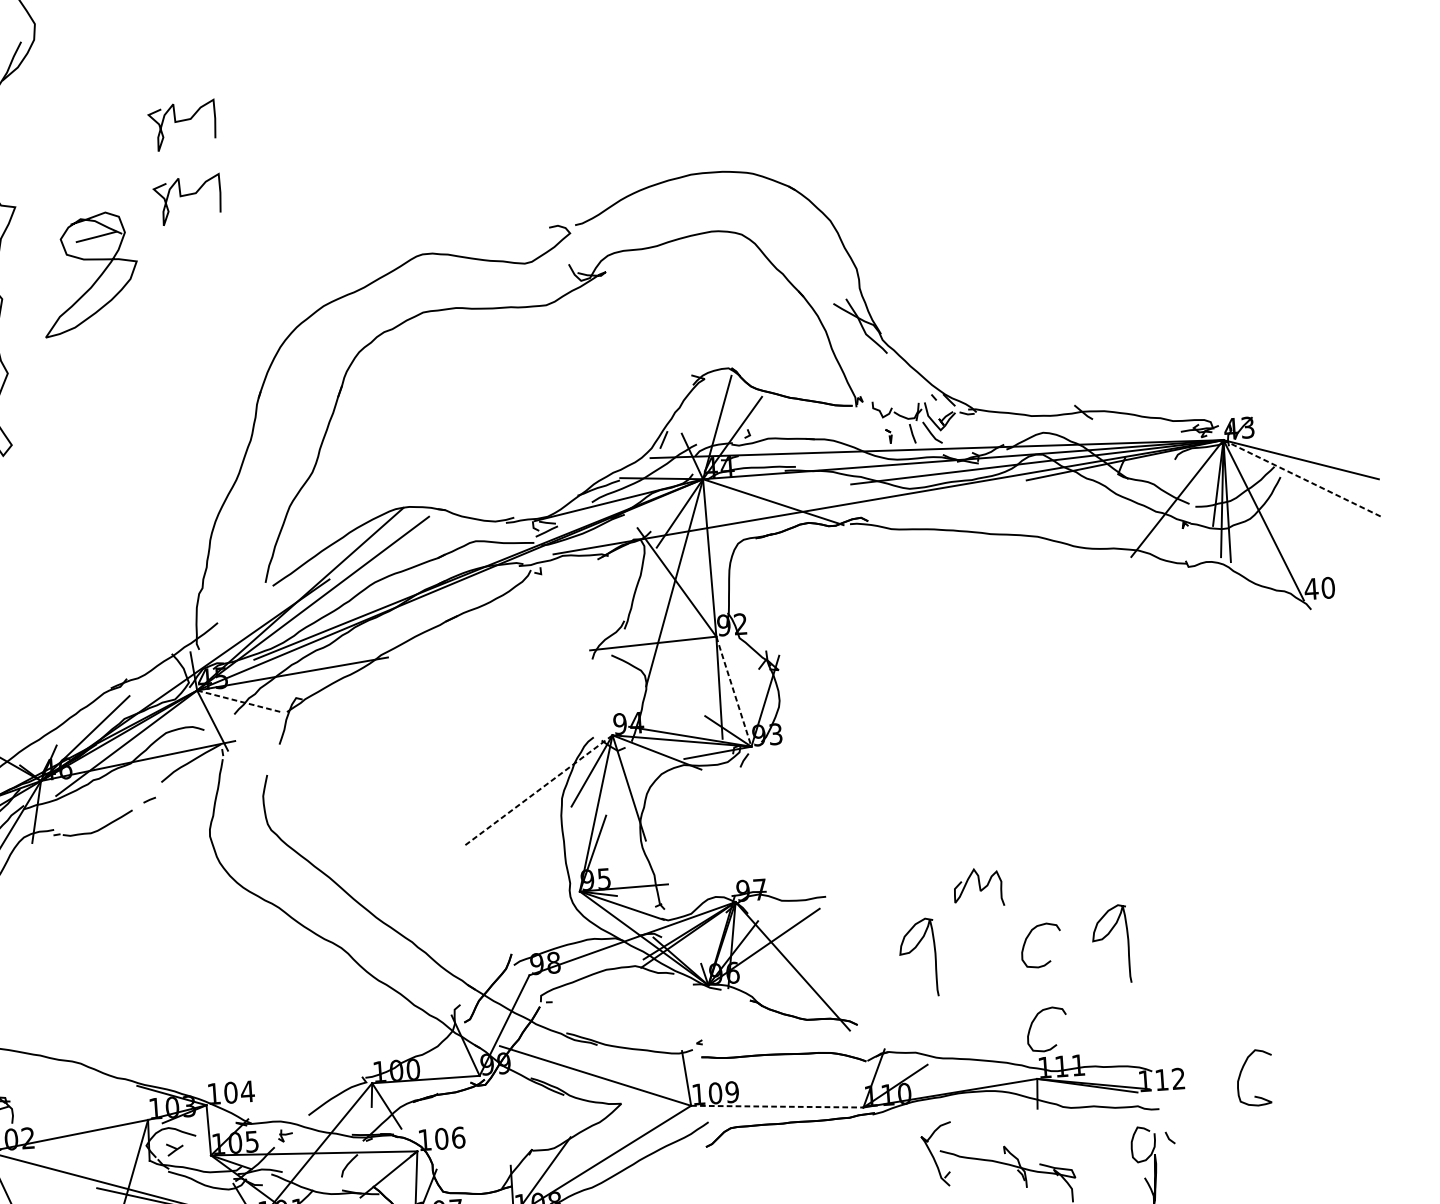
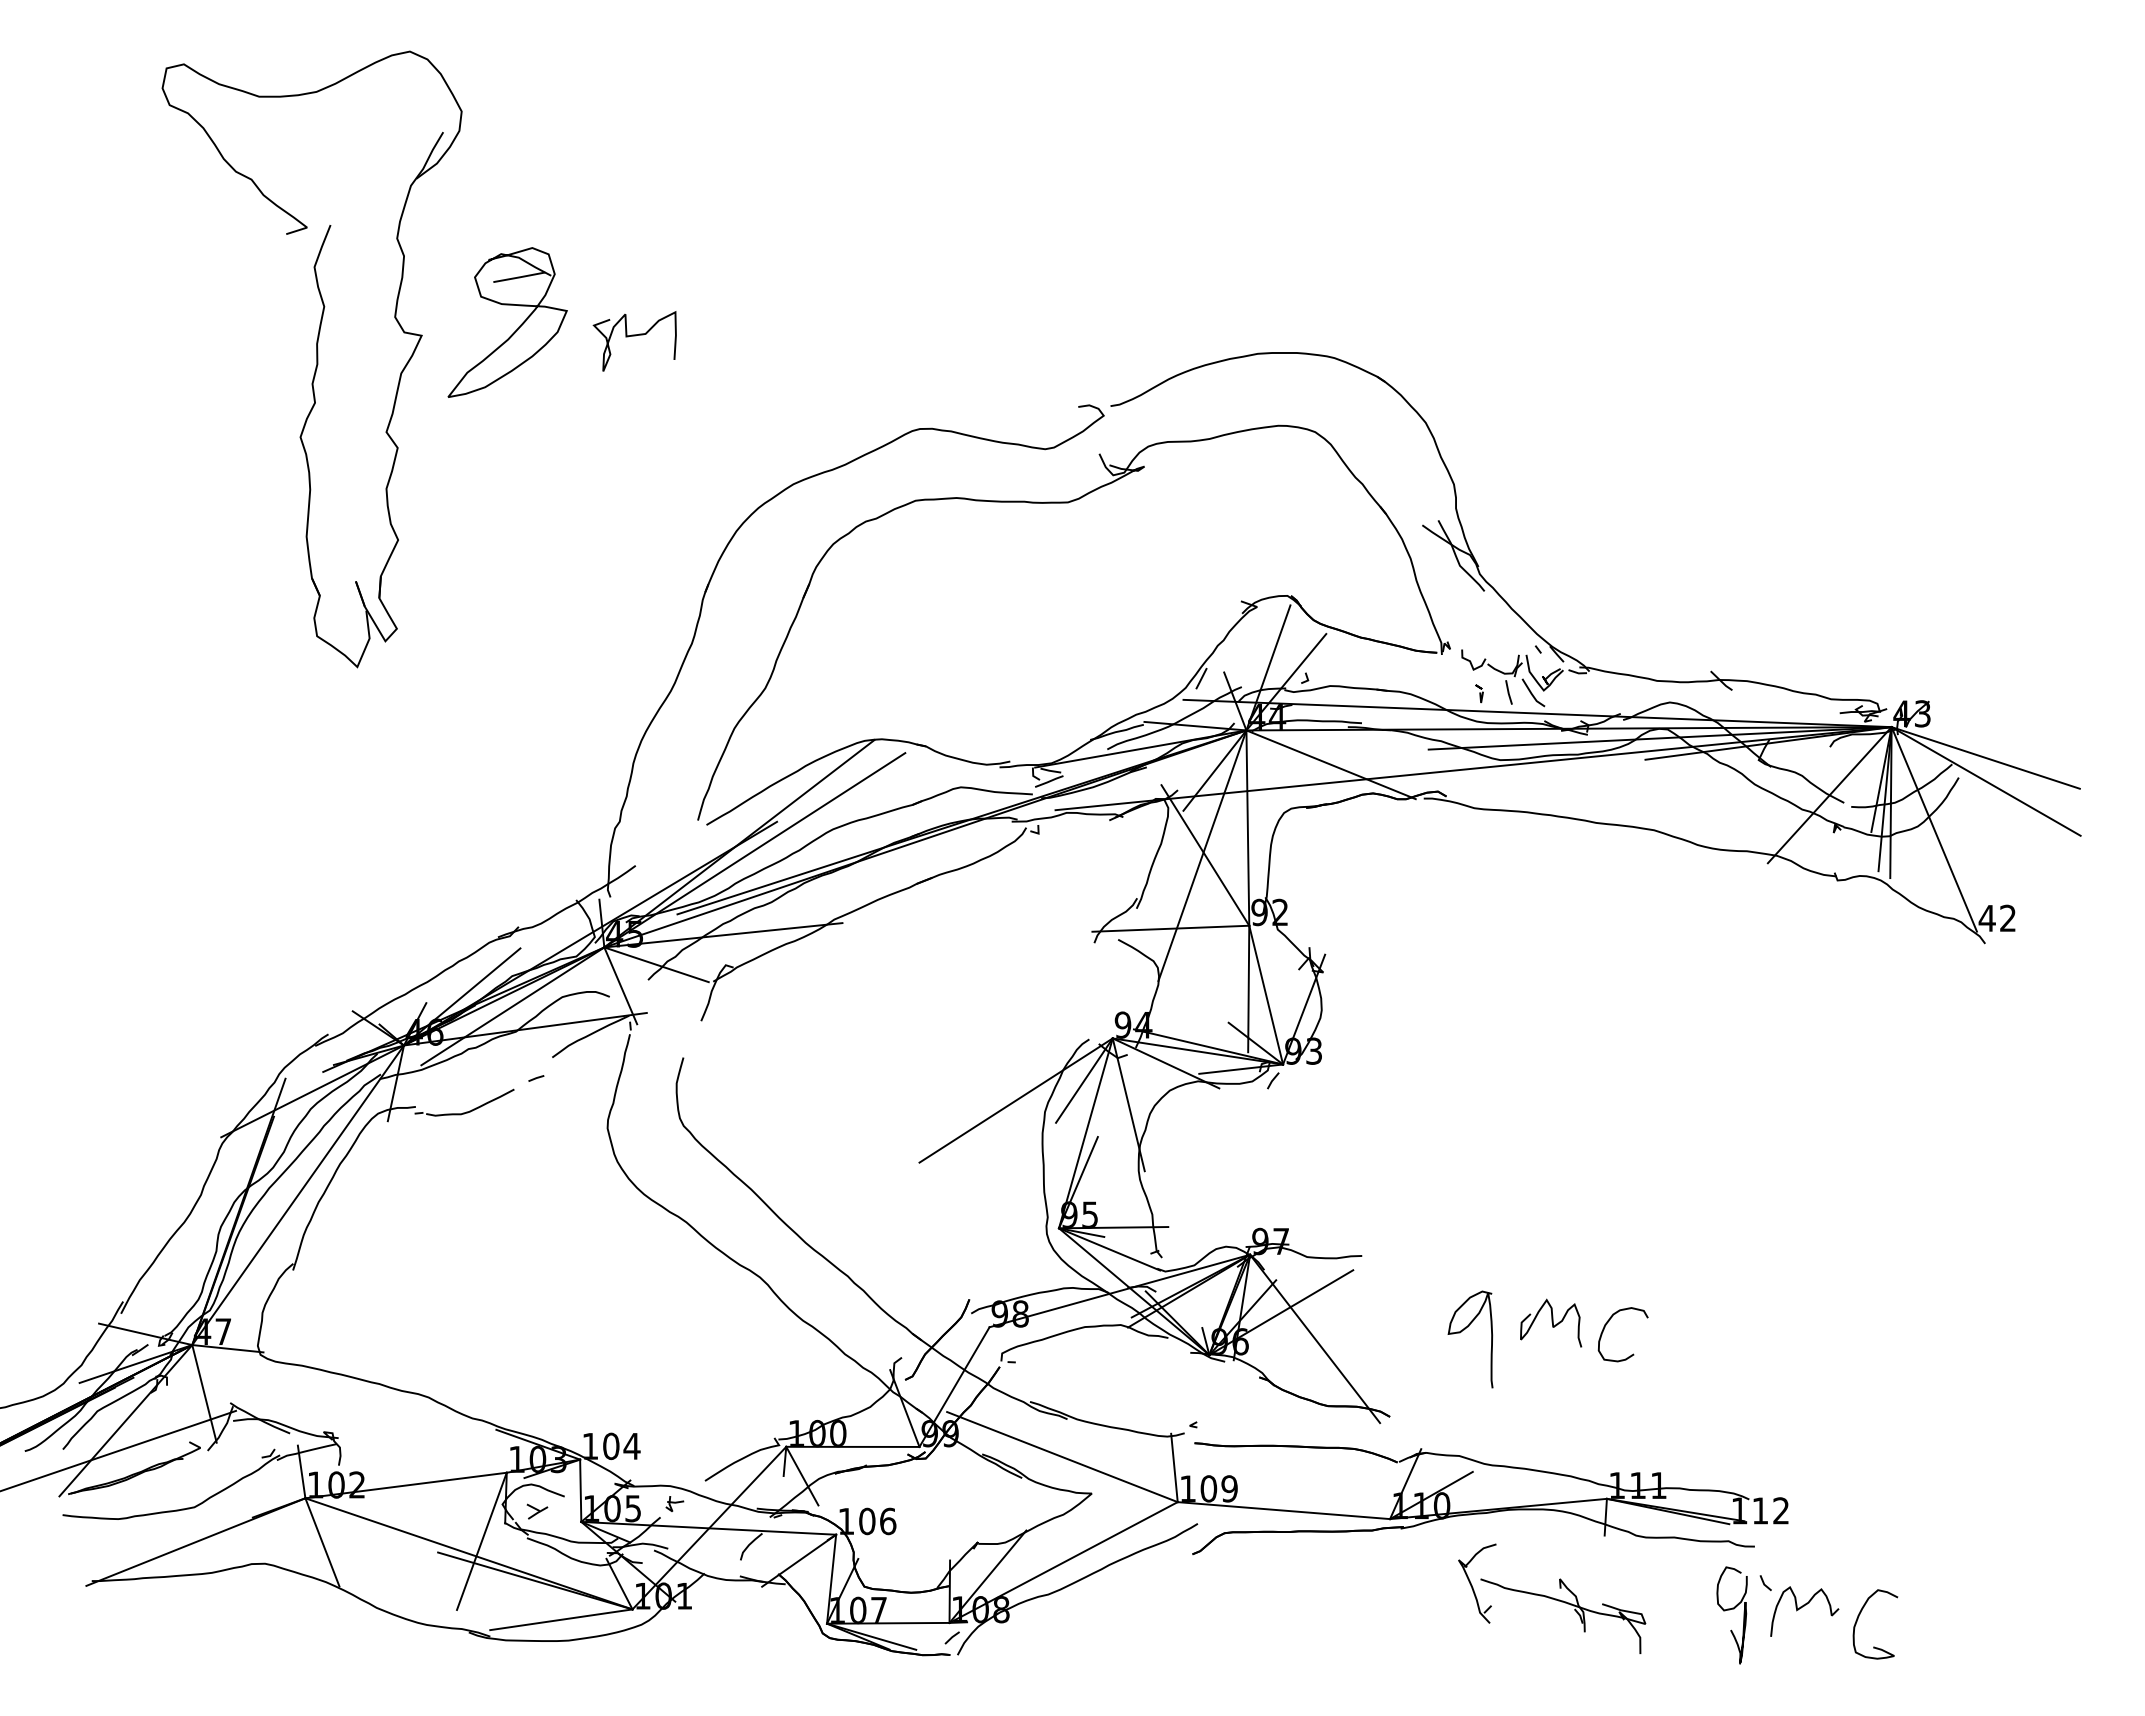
curve: (181, 121) -> (634, 244), removed
part: (96, 280) -> (515, 330), moved
line: (1303, 478) -> (1986, 781), dashed -> solid
text: (1328, 587) -> (2008, 918), 40 -> 42
line: (734, 691) -> (1266, 995), dashed -> solid
line: (241, 701) -> (657, 964), dashed -> solid
line: (538, 790) -> (1016, 1100), dashed -> solid
curve: (978, 887) -> (1551, 1322), moved
curve: (1105, 937) -> (1703, 1330), removed
curve: (1033, 1023) -> (1606, 1429), removed
curve: (1241, 1074) -> (1858, 1619), moved
line: (776, 1106) -> (1283, 1510), dashed -> solid
curve: (1200, 1156) -> (1801, 1608), added

